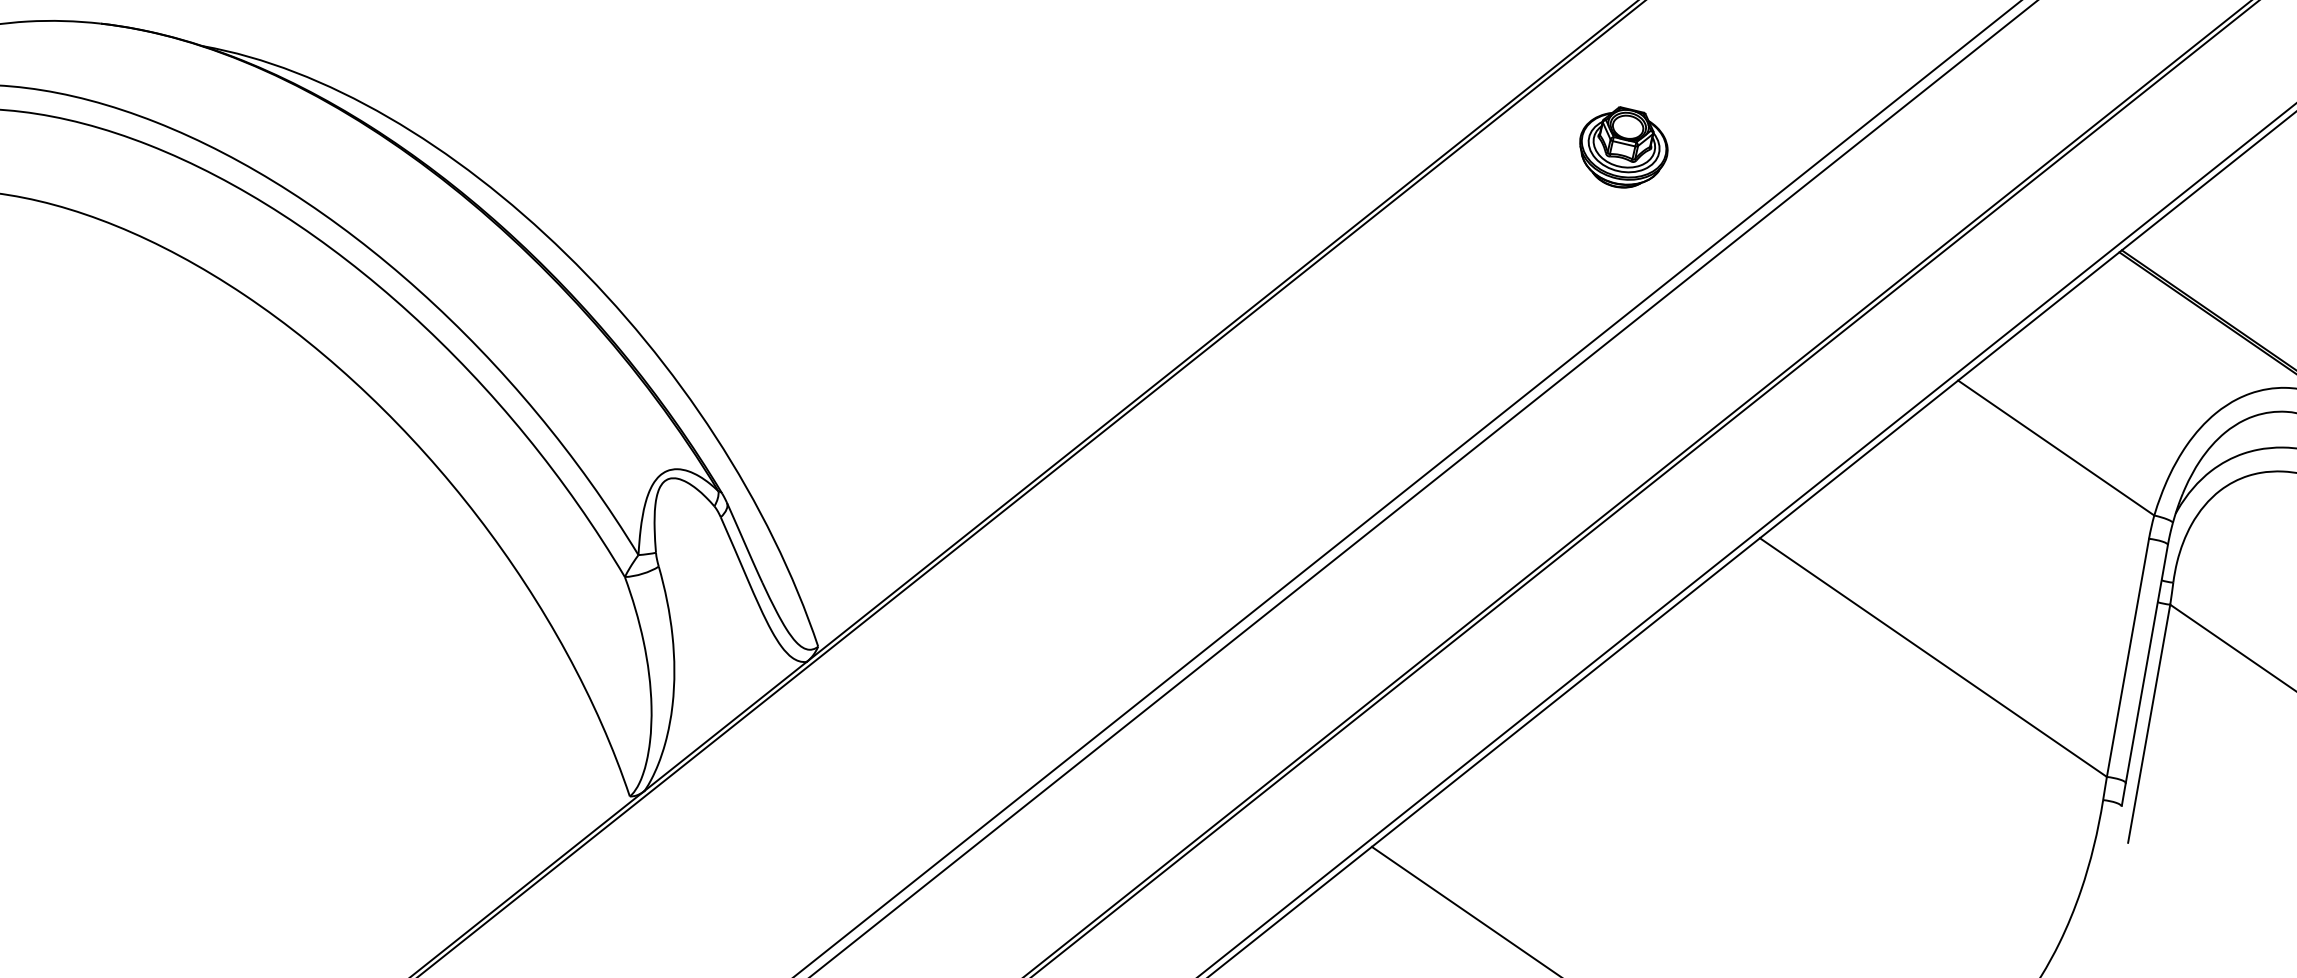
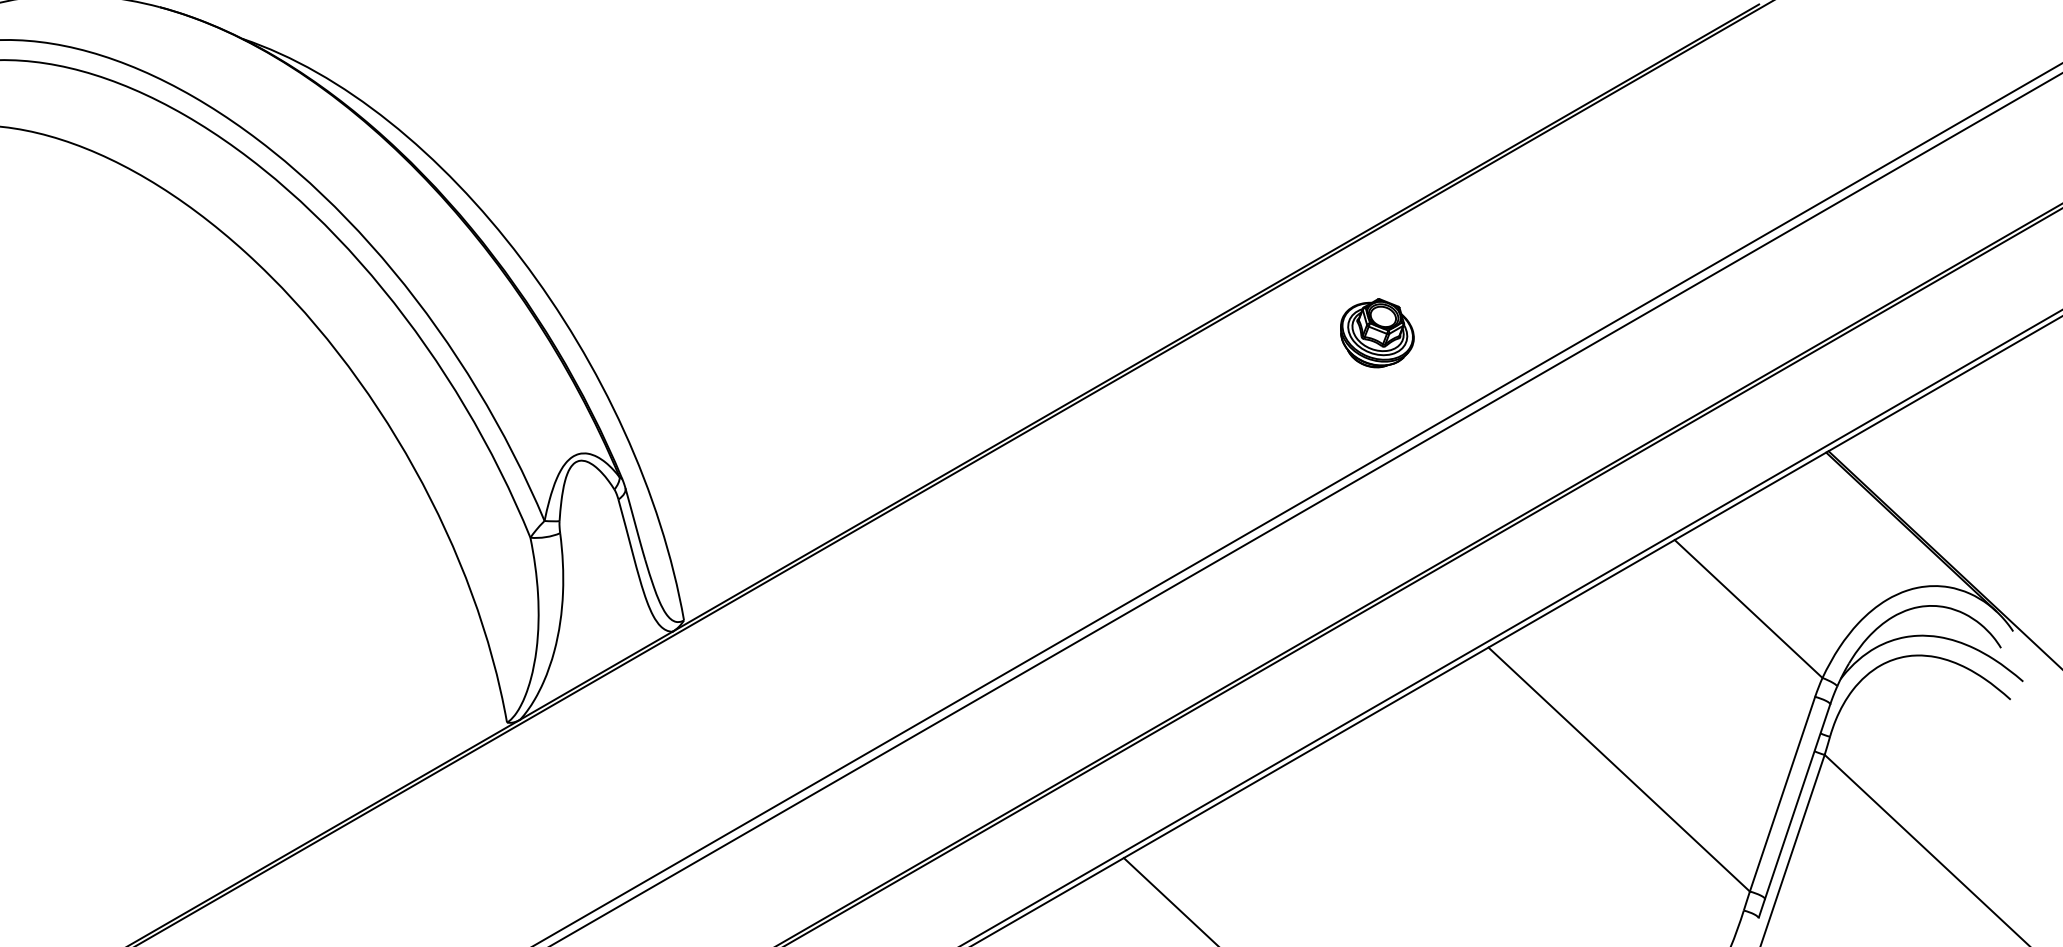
part: (1624, 147) -> (1377, 333), moved

